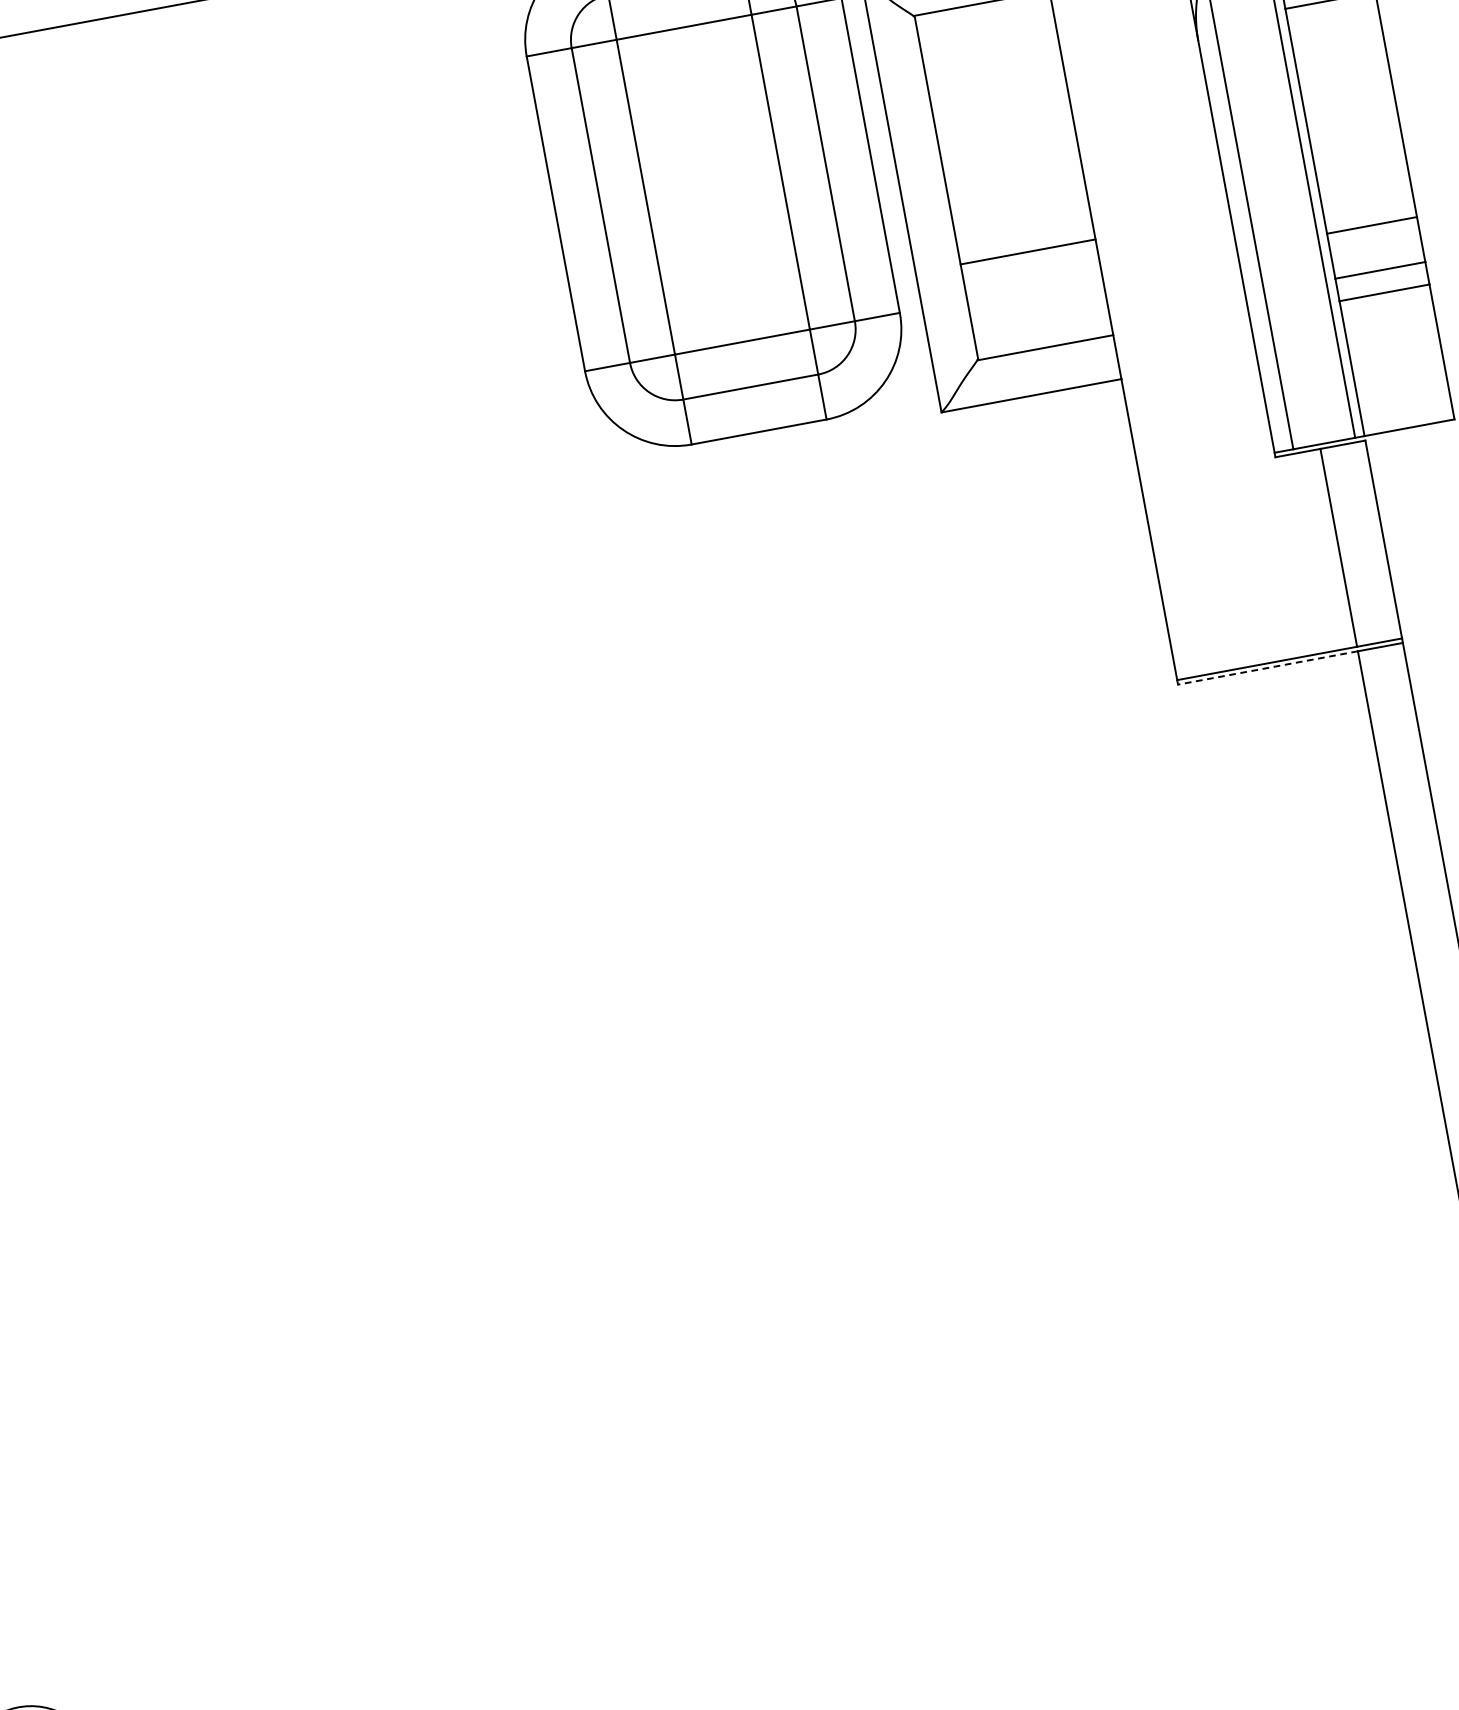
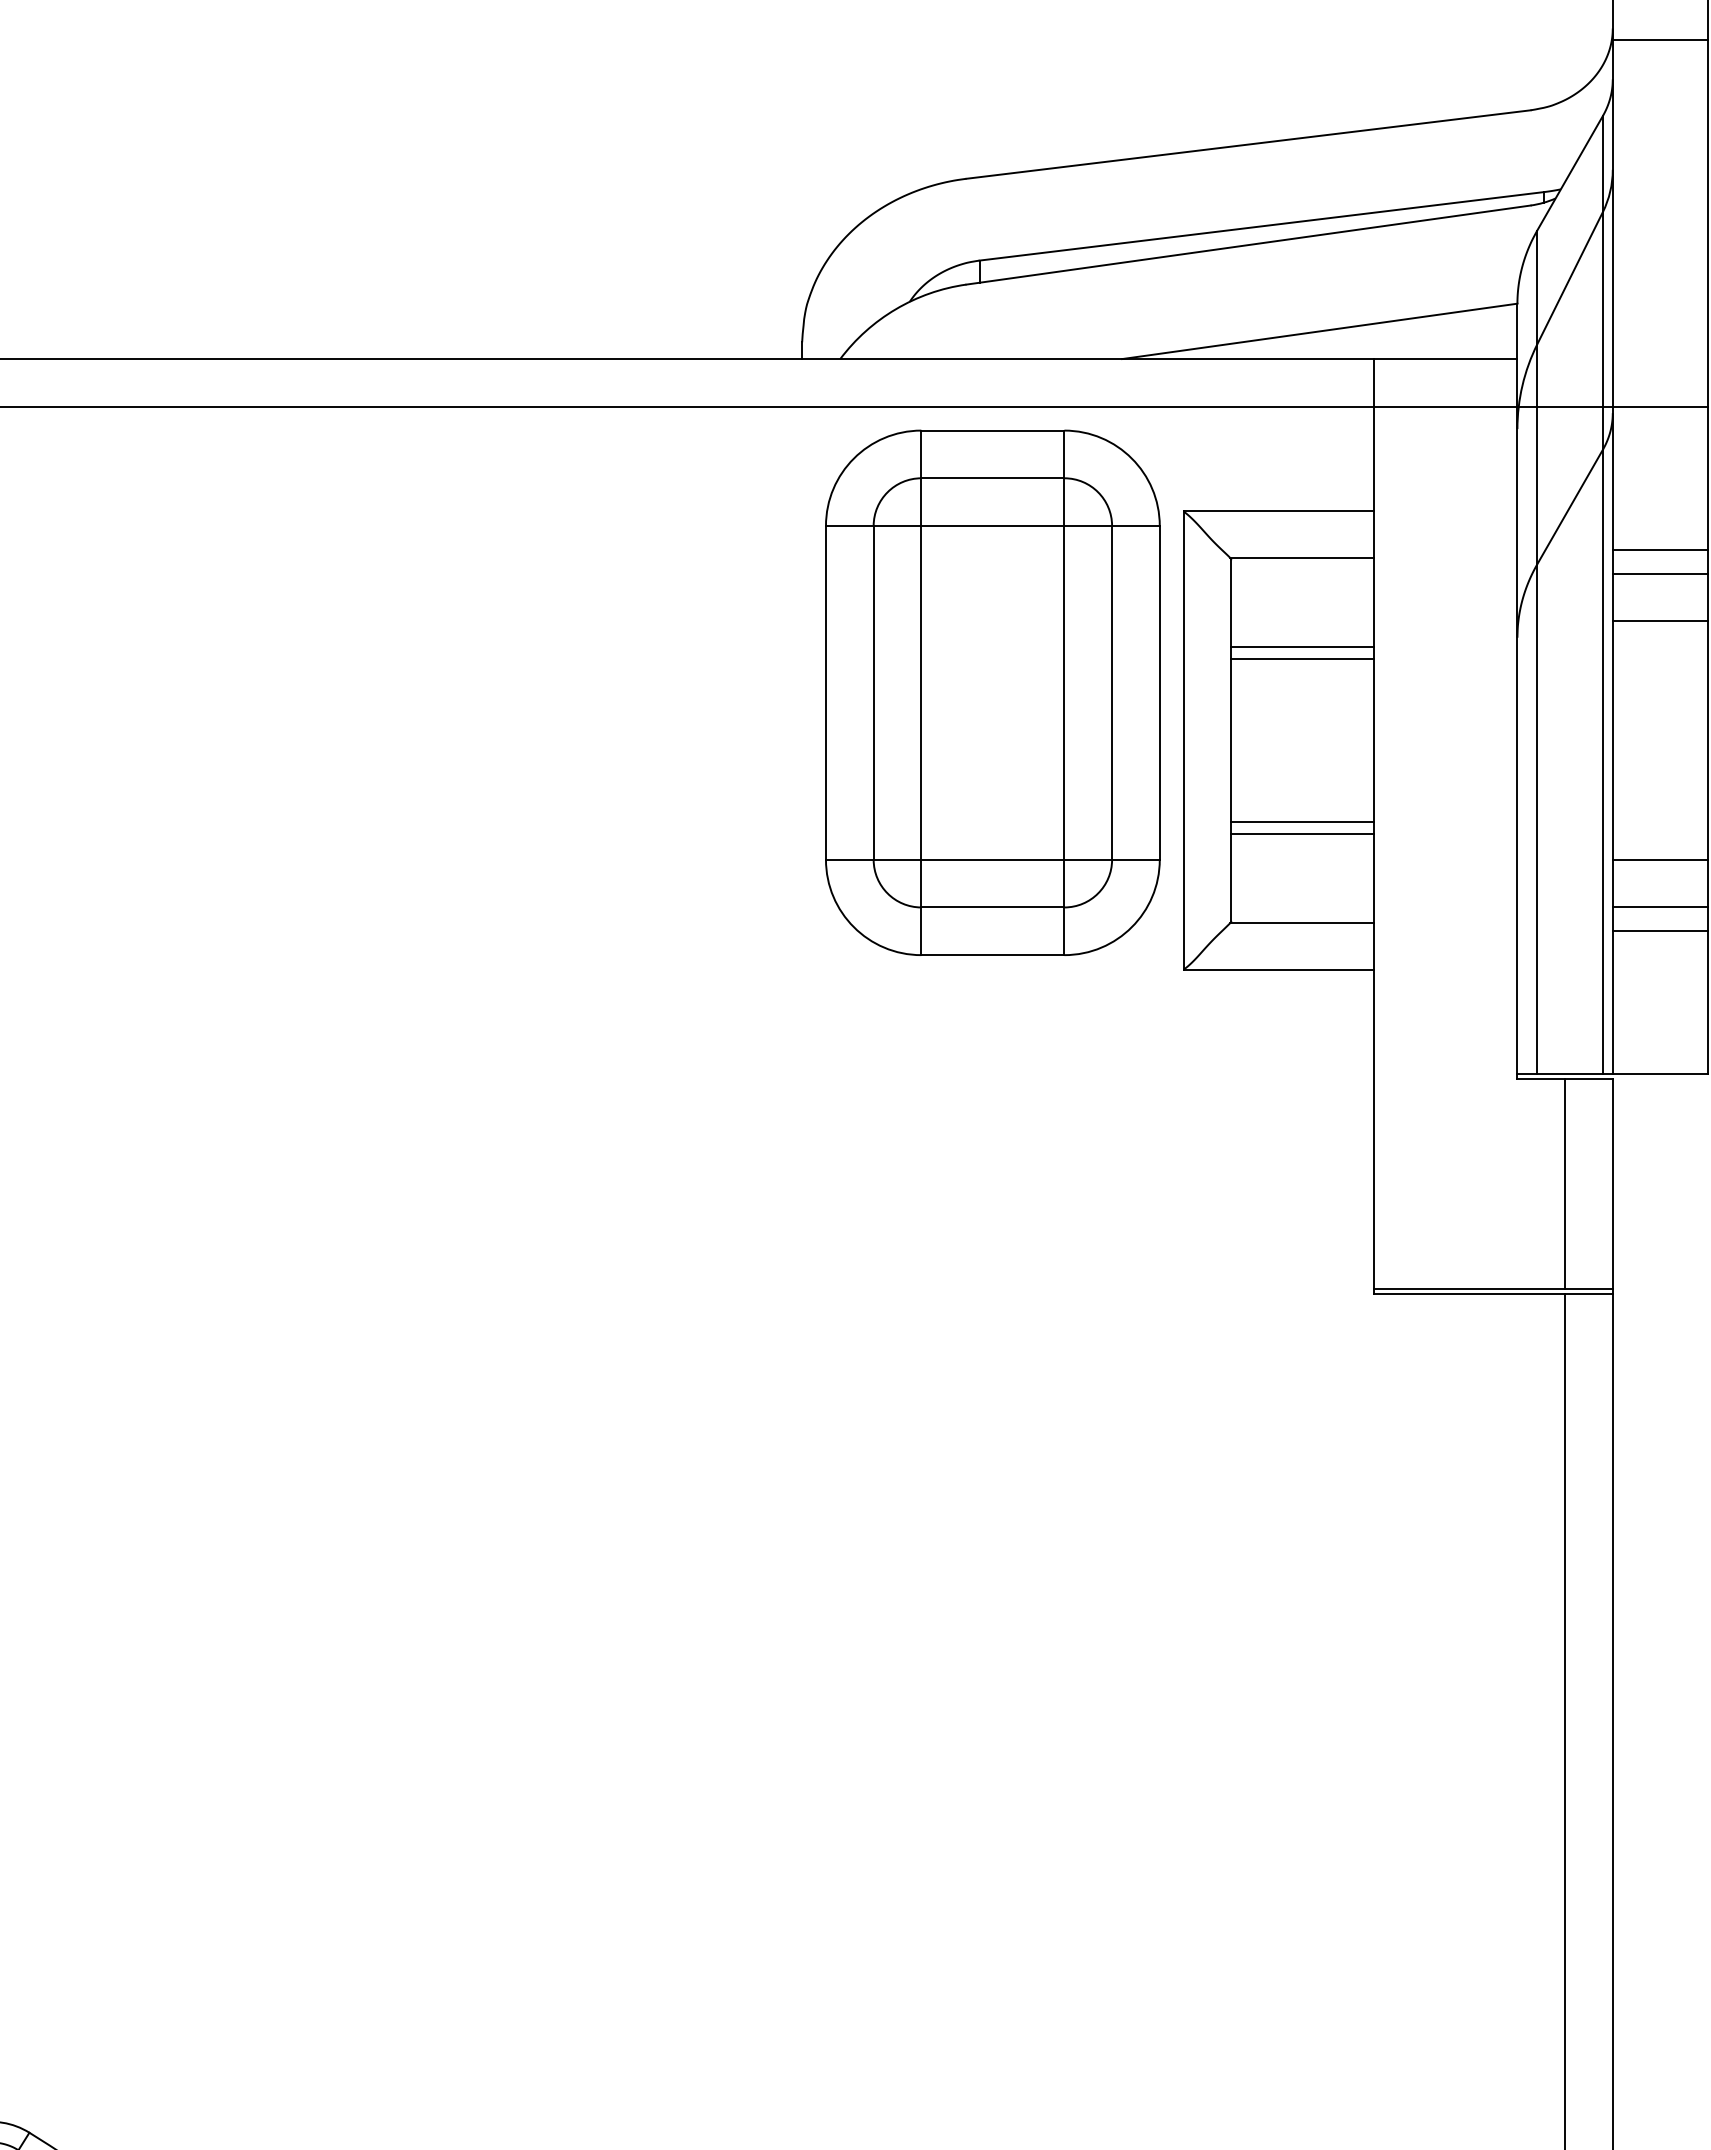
line: (997, 87) -> (1302, 647), added
line: (999, 99) -> (1302, 659), added
line: (1029, 263) -> (1302, 833), added
line: (1267, 667) -> (1469, 1293), dashed -> solid

